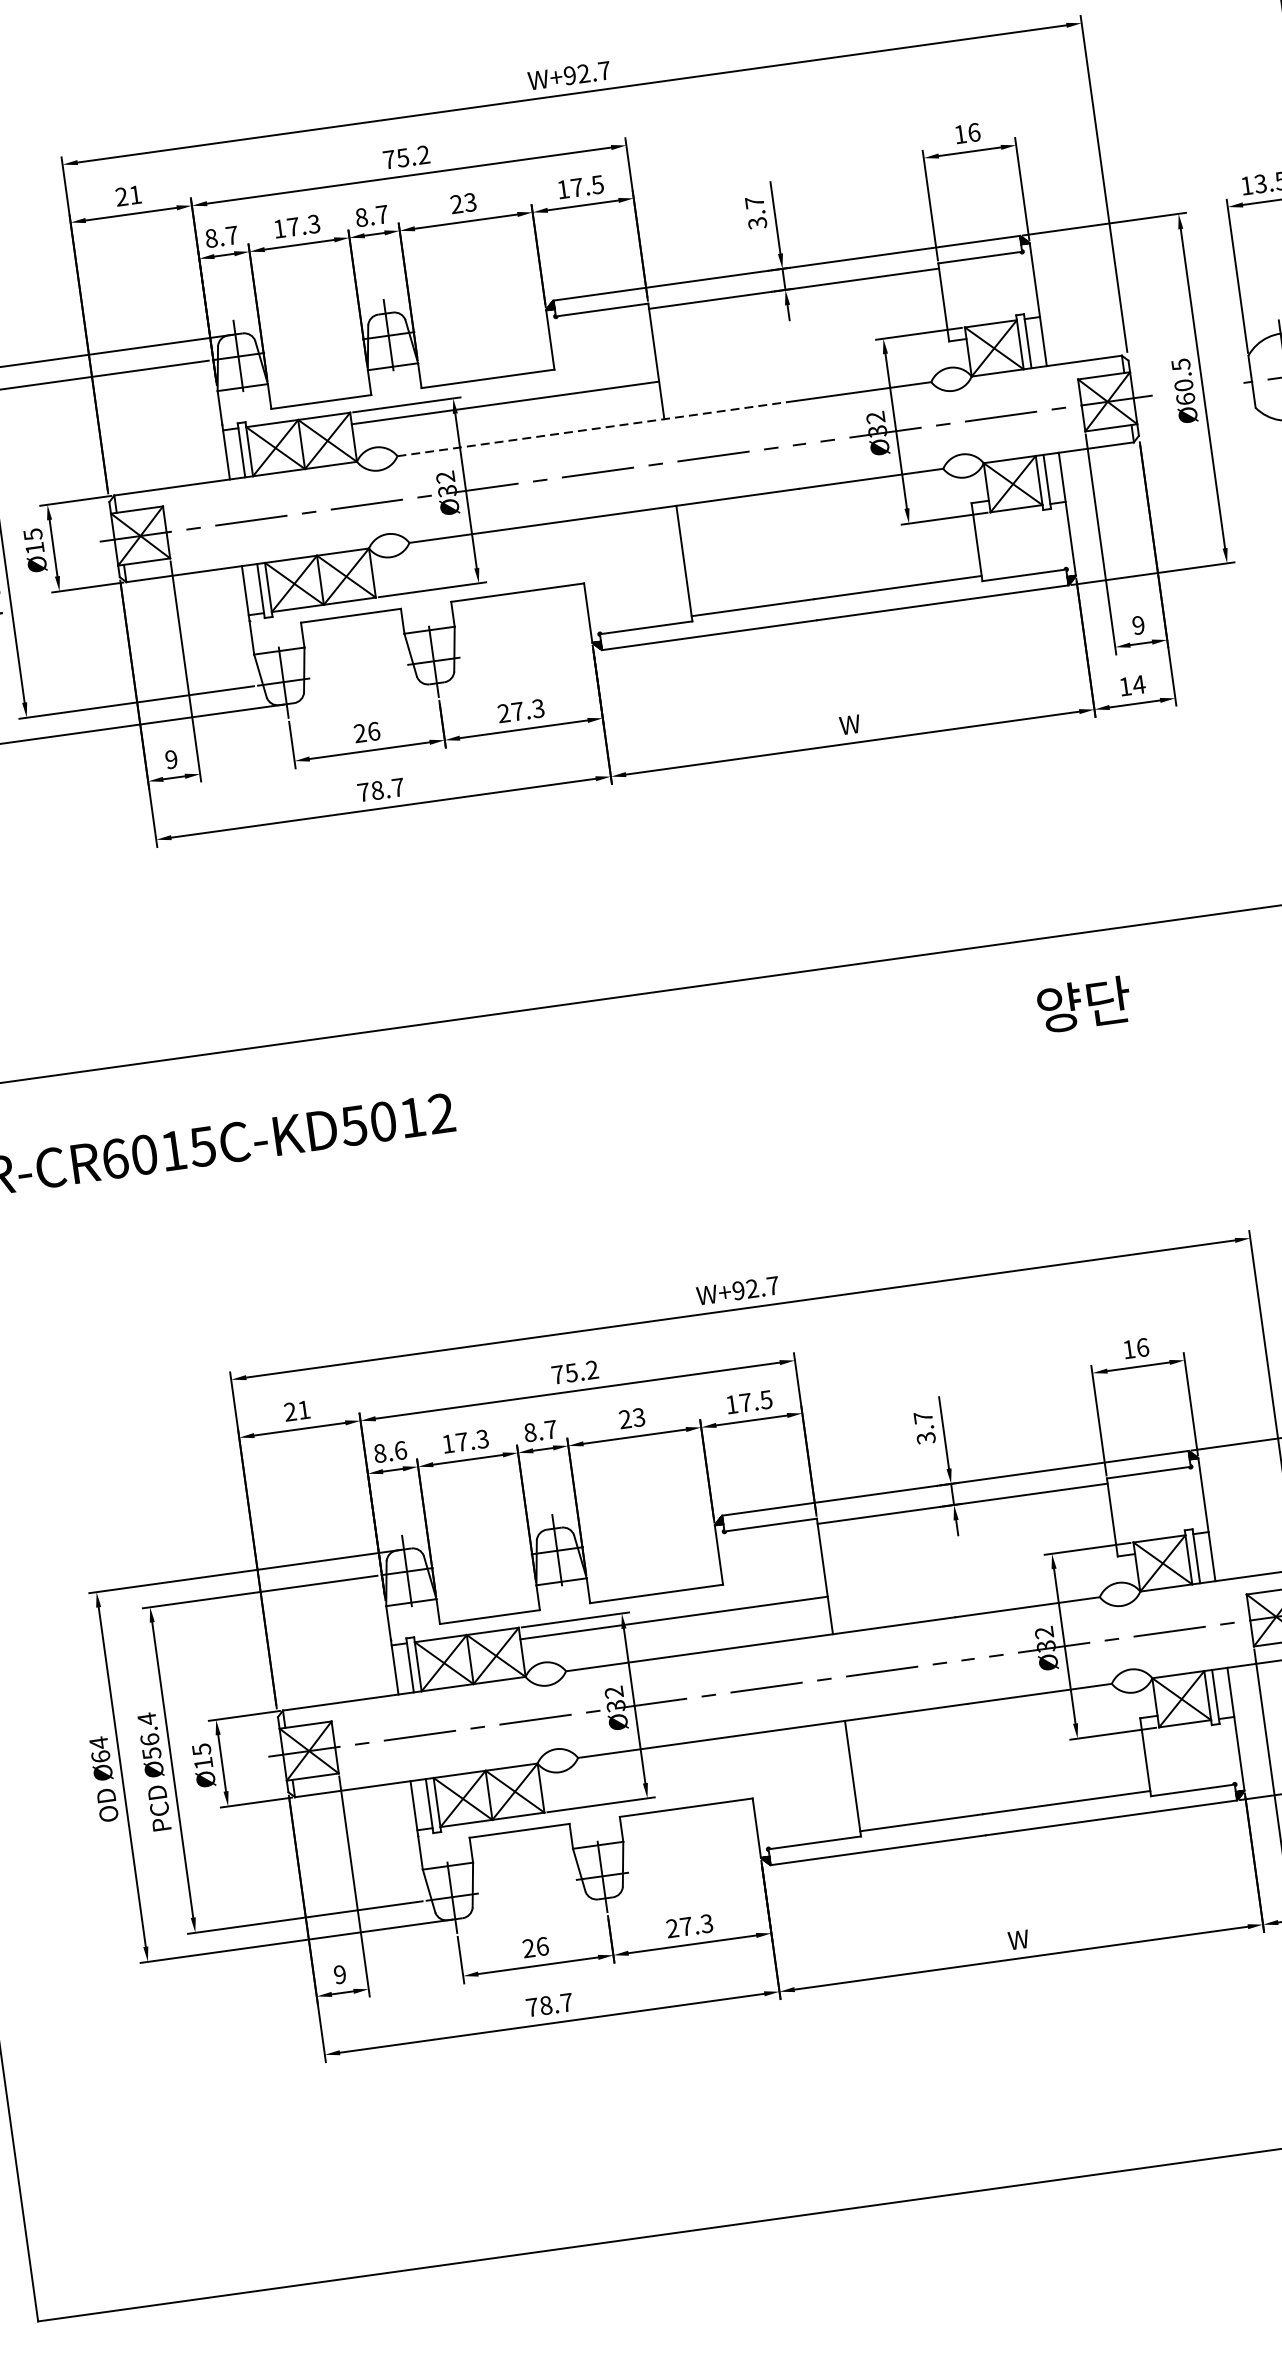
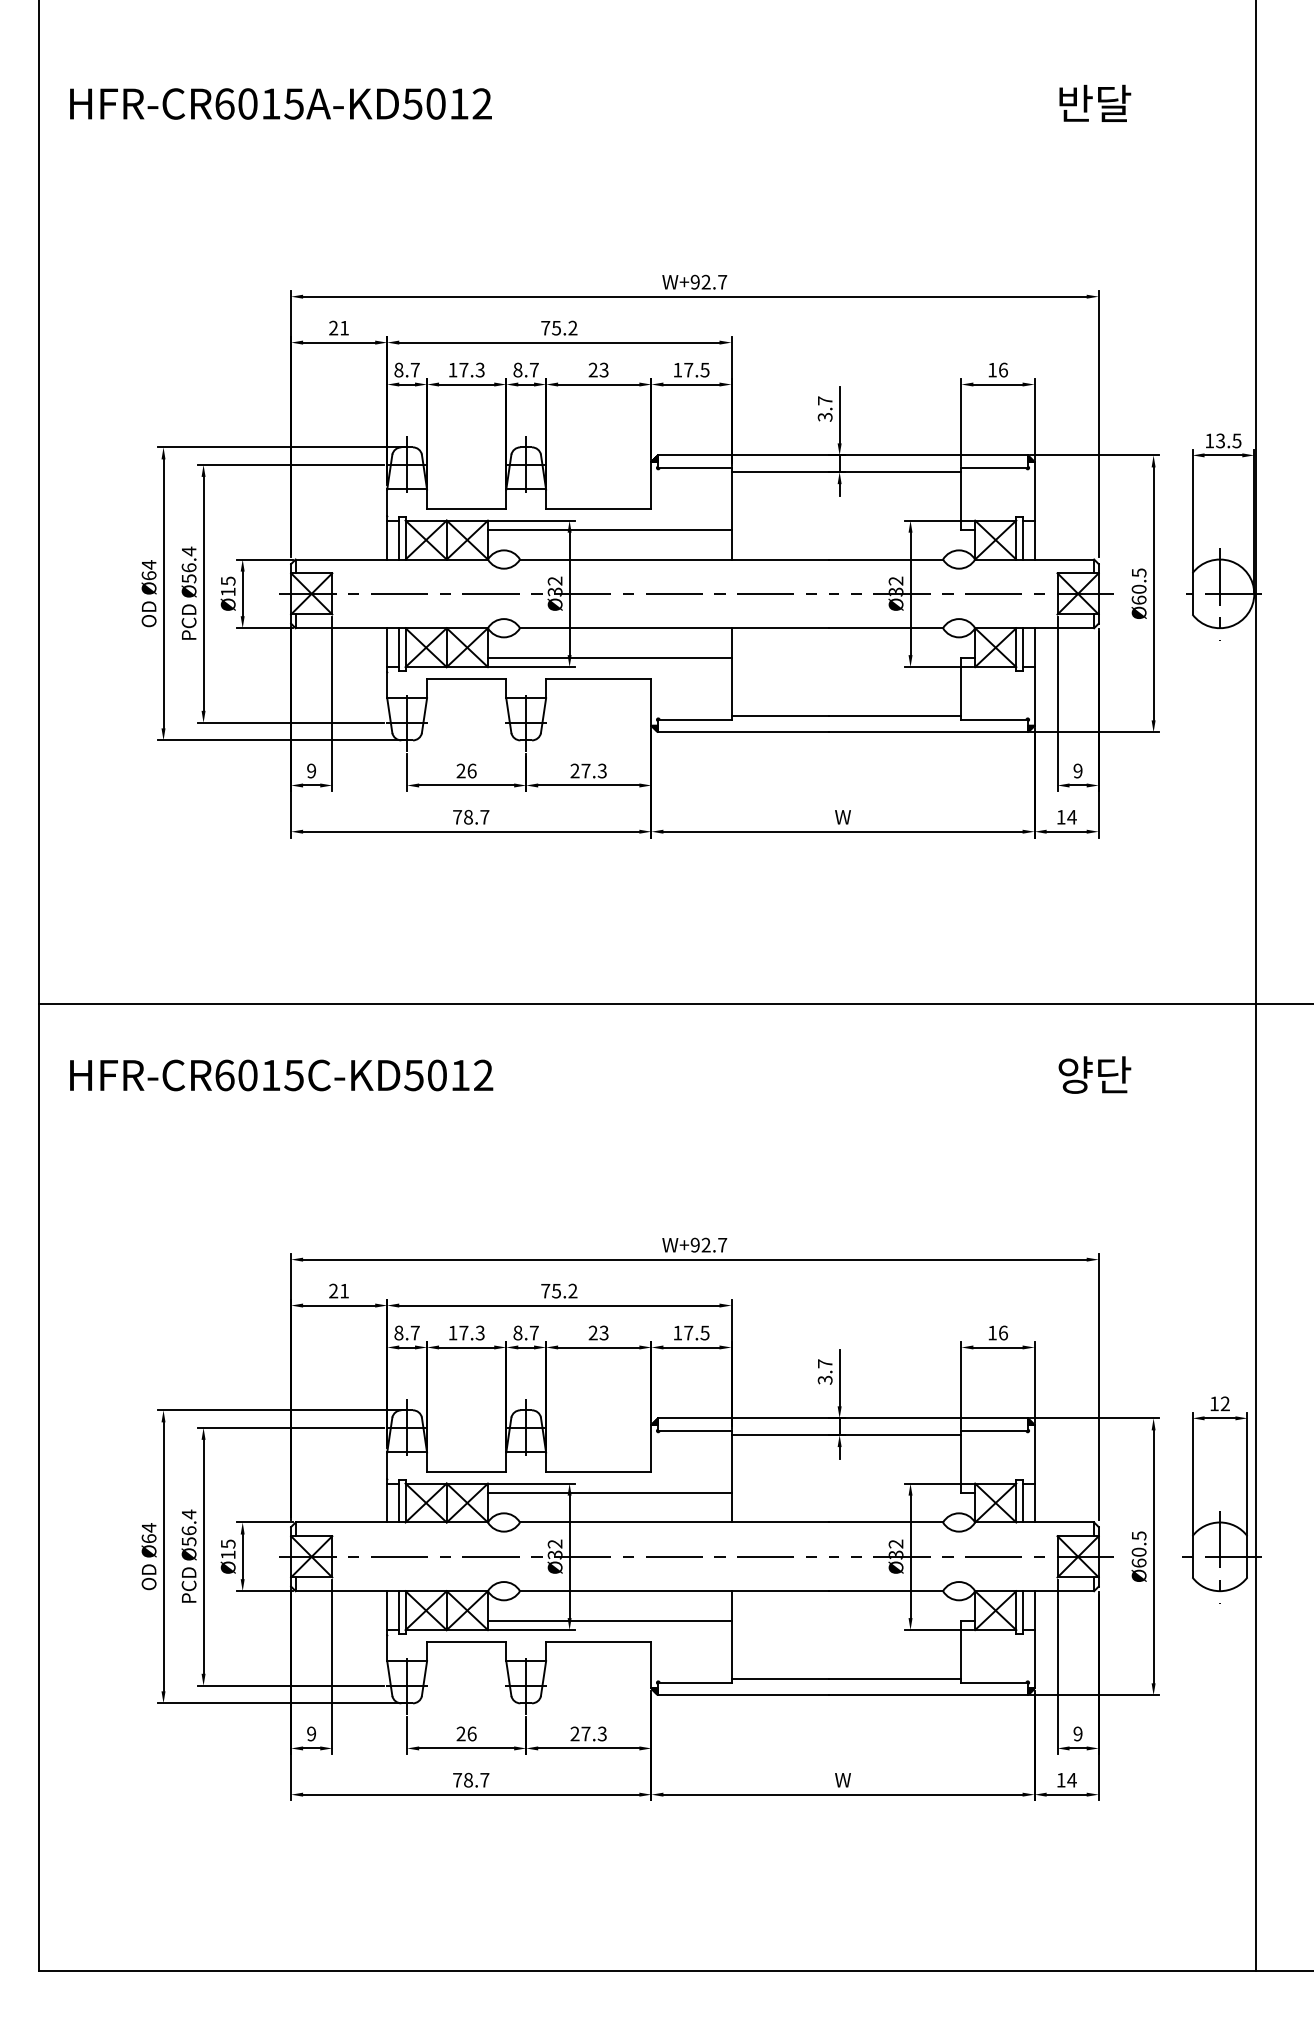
line: (592, 429) -> (674, 559), dashed -> solid
line: (527, 564) -> (609, 657), added
text: (1083, 1004) -> (1094, 1074), moved
text: (399, 1450) -> (414, 1332), 8.6 -> 8.7
line: (696, 1779) -> (609, 1620), added

